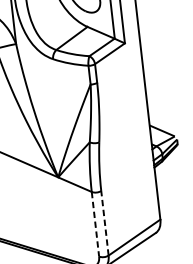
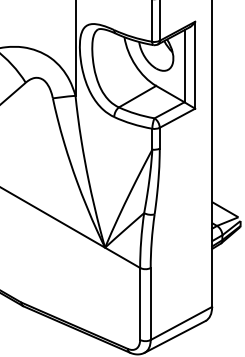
line: (95, 223) -> (140, 303), dashed -> solid
line: (104, 223) -> (150, 304), dashed -> solid

